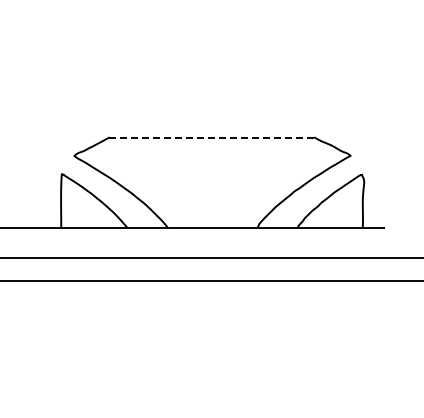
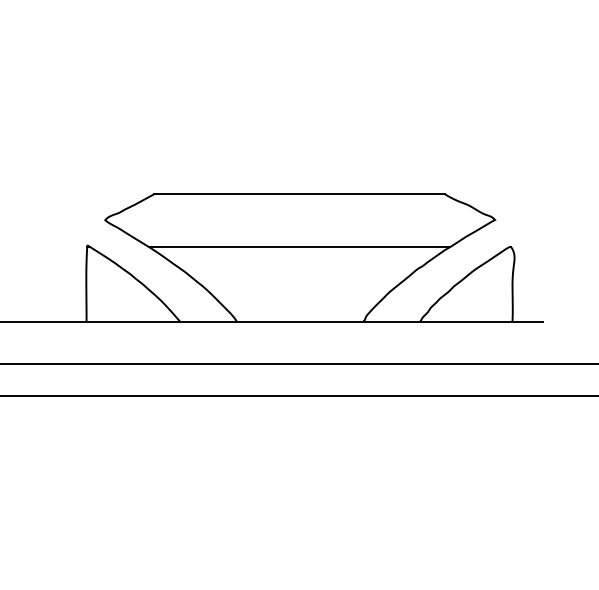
line: (212, 137) -> (300, 193), dashed -> solid
line: (211, 175) -> (298, 247), added

